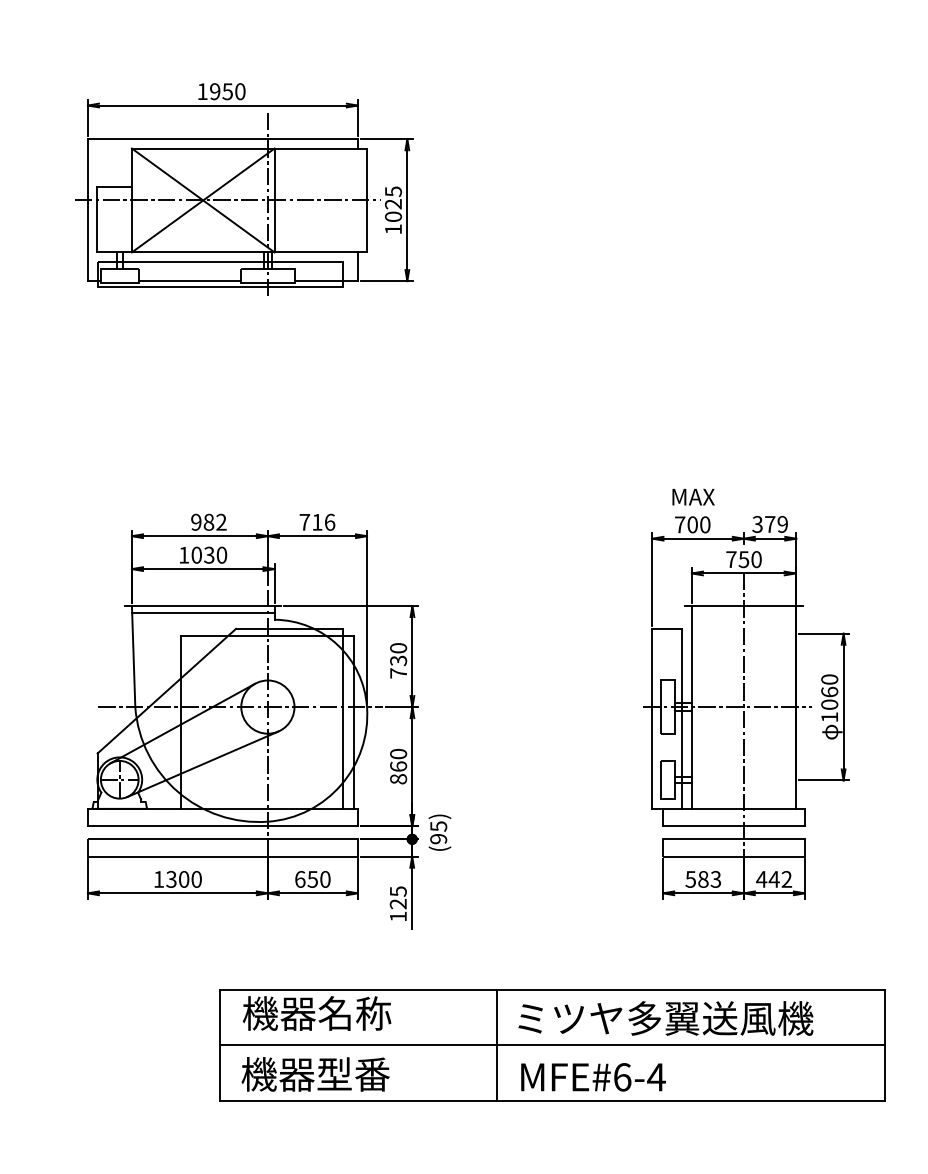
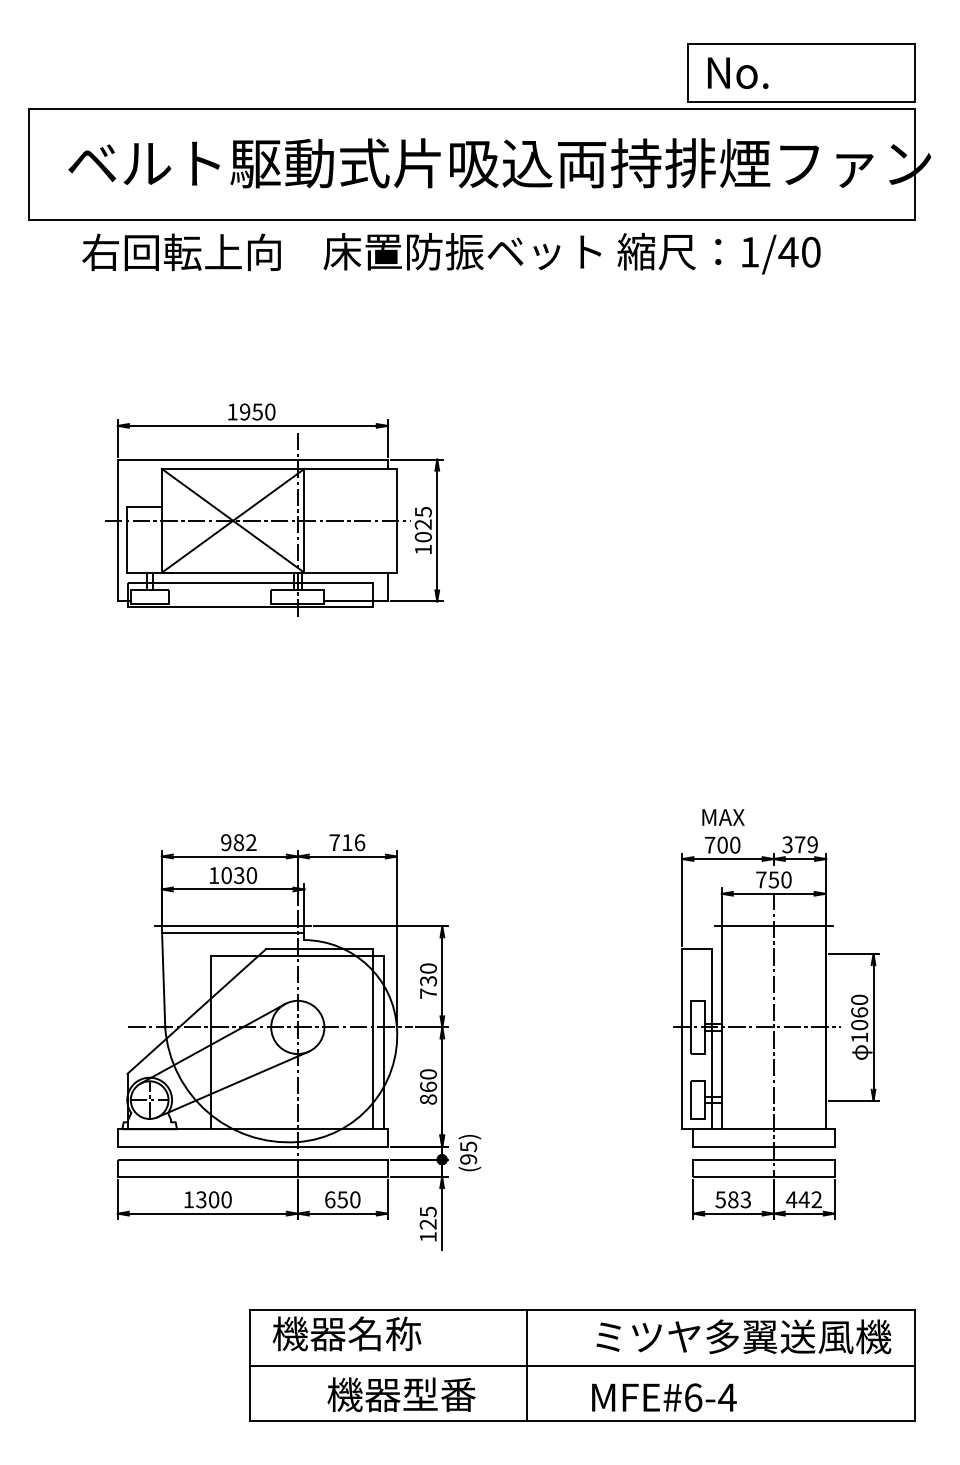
line: (189, 281) -> (219, 601), removed
text: (665, 1018) -> (743, 1336), moved
text: (315, 1074) -> (401, 1394), moved
text: (593, 1077) -> (664, 1397), moved

